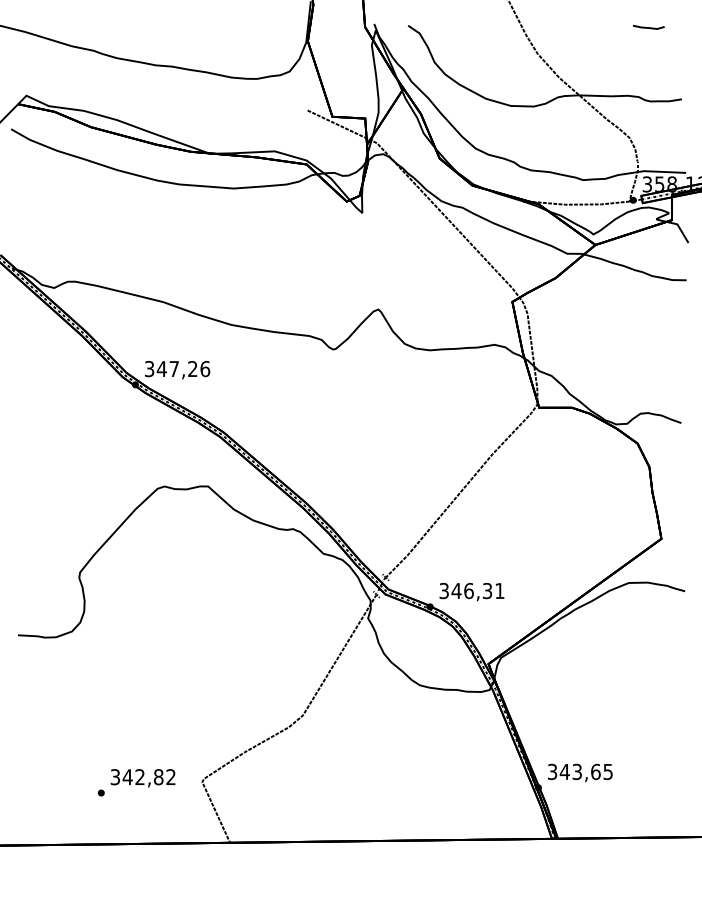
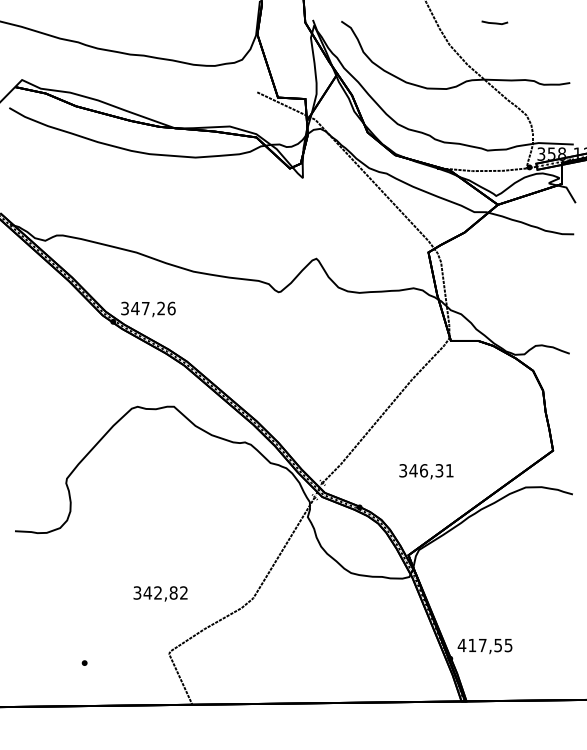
line: (648, 27) -> (494, 22), moved
text: (471, 591) -> (426, 471), moved
text: (573, 771) -> (479, 645), 343,65 -> 417,55
text: (142, 778) -> (160, 594), moved

